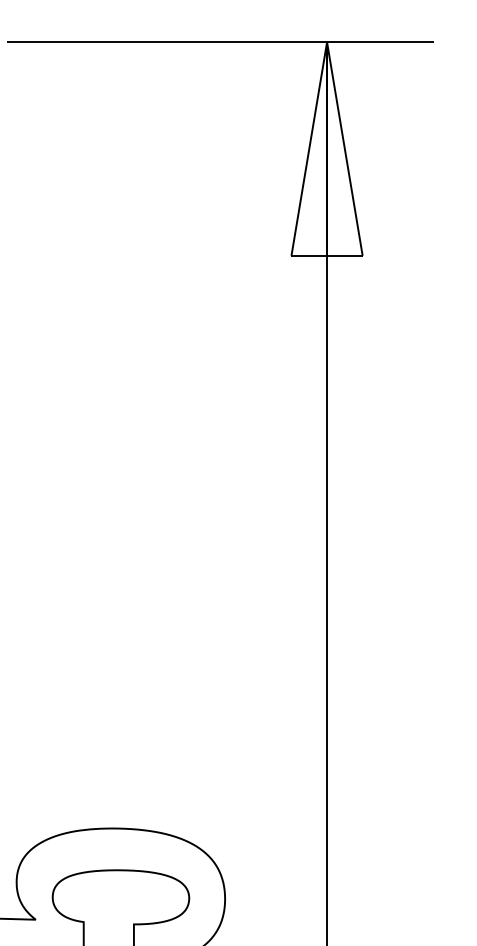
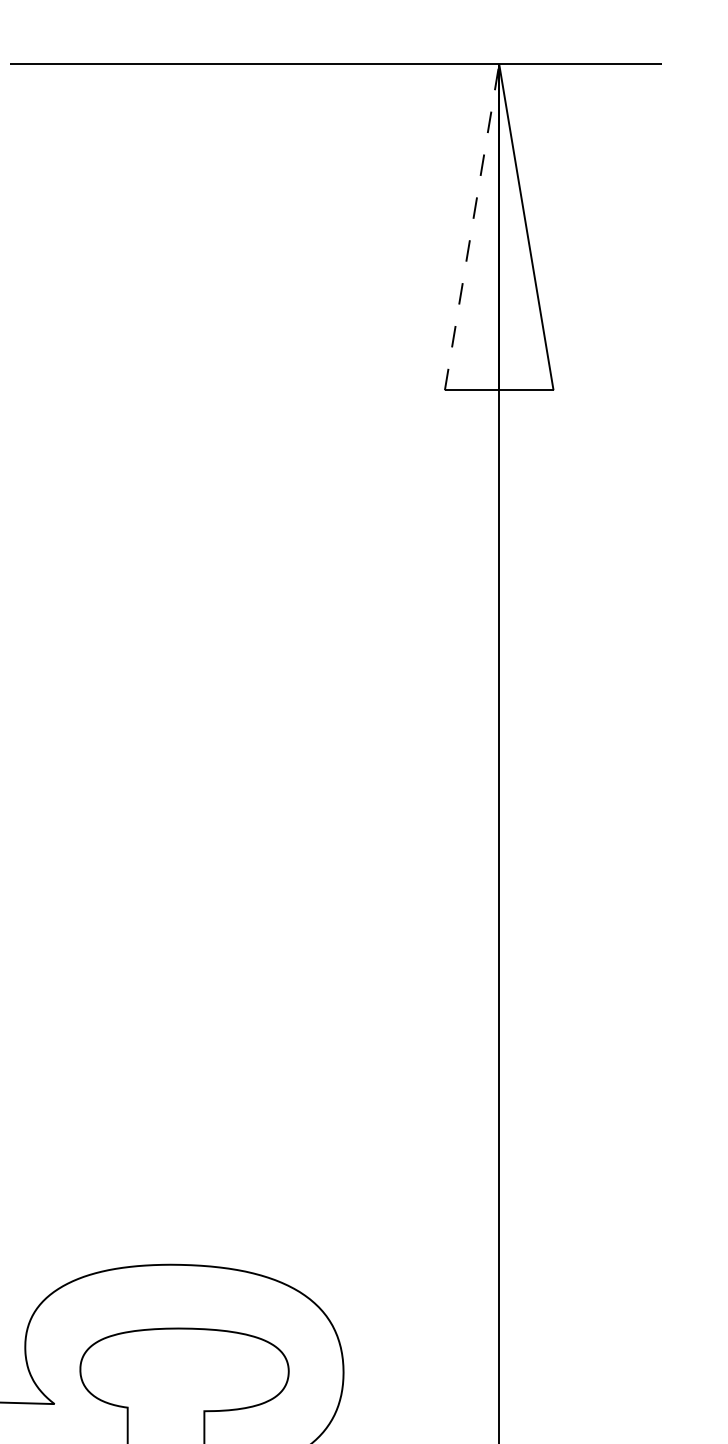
line: (309, 148) -> (472, 226), solid -> dashed

